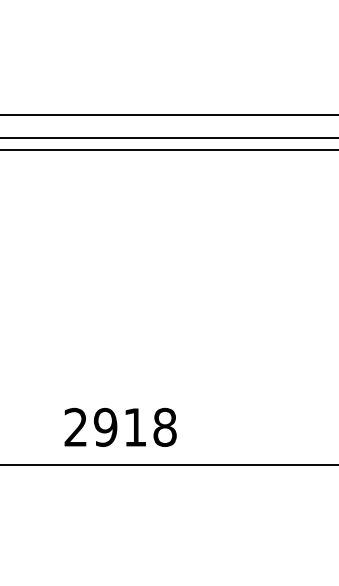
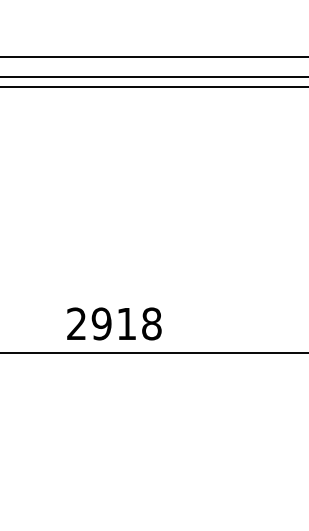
text: (120, 426) -> (114, 323), moved

